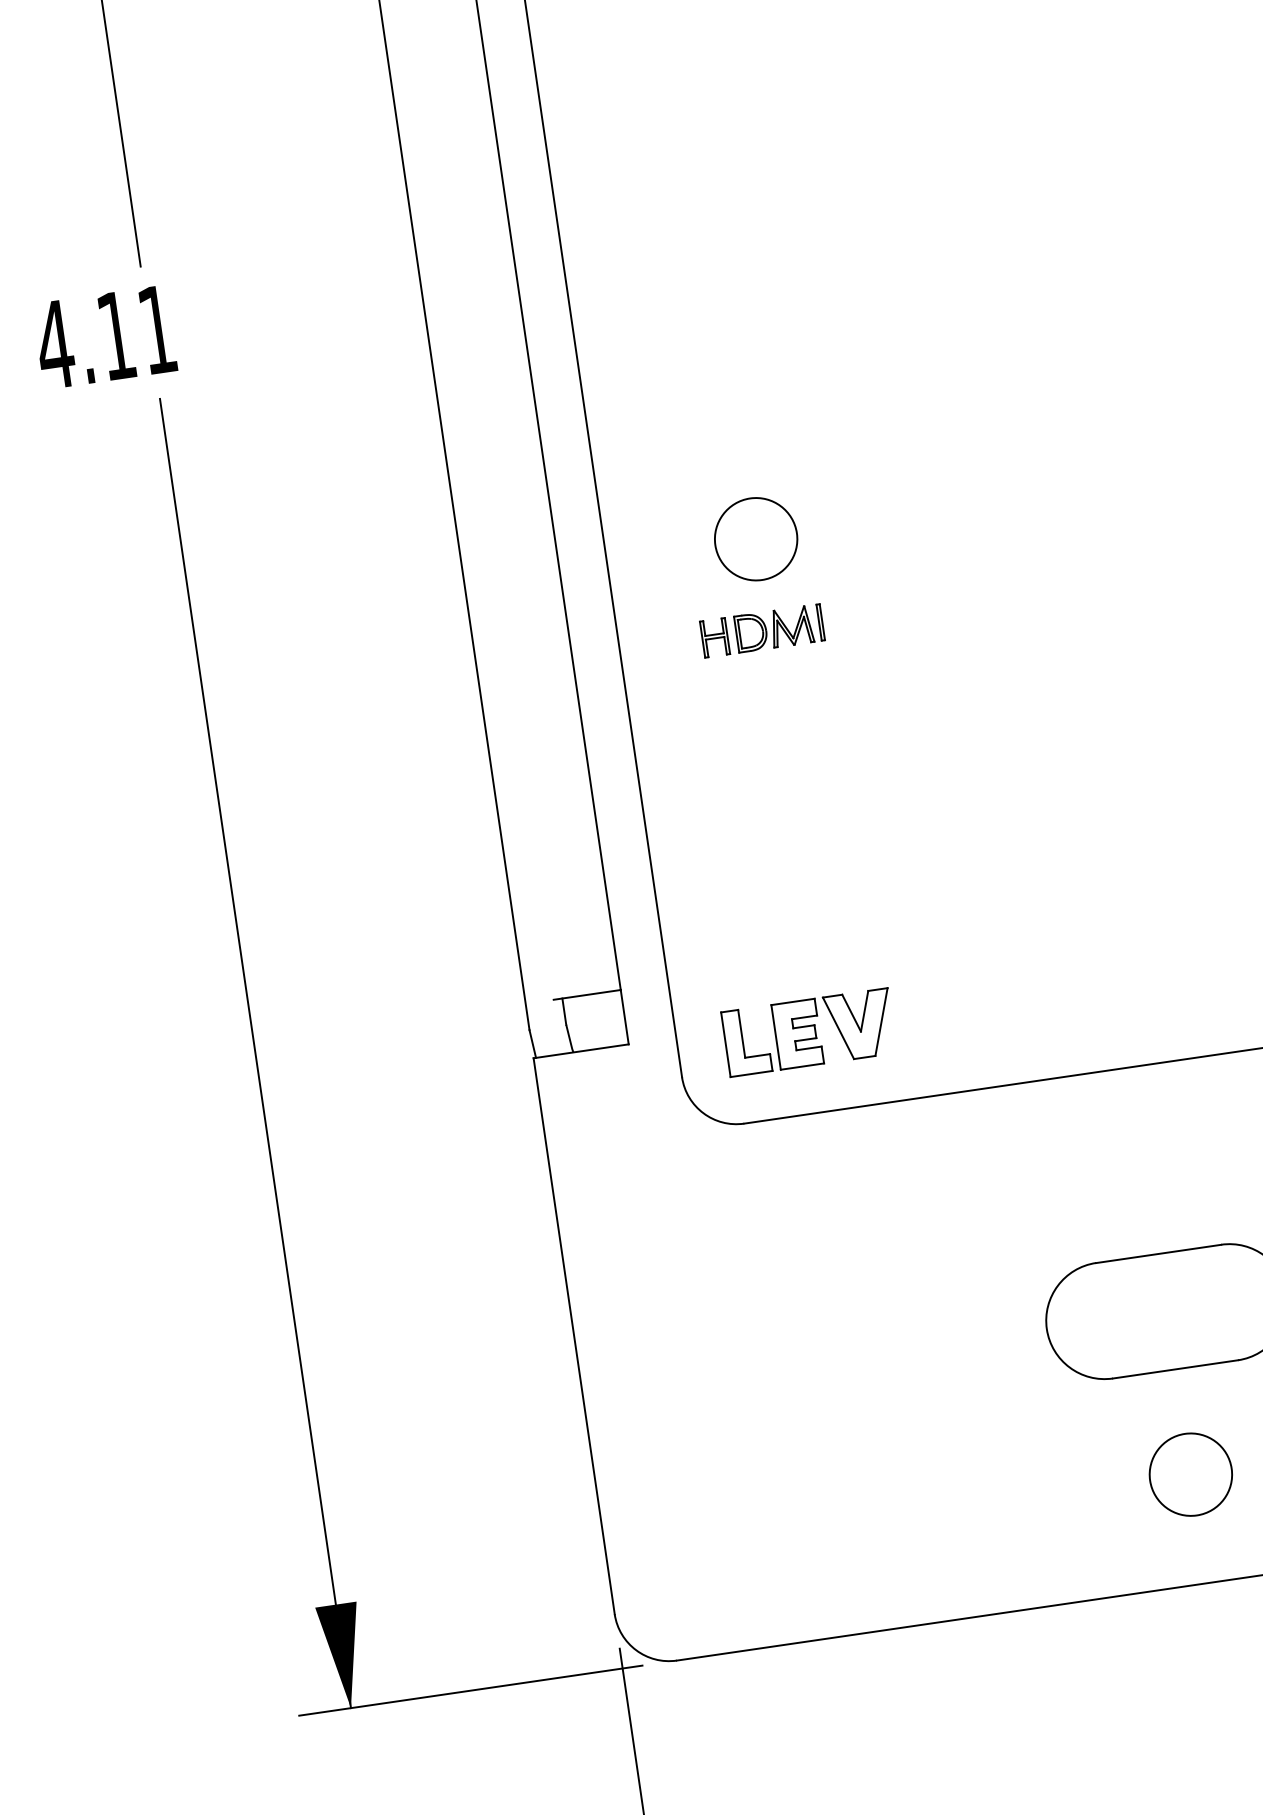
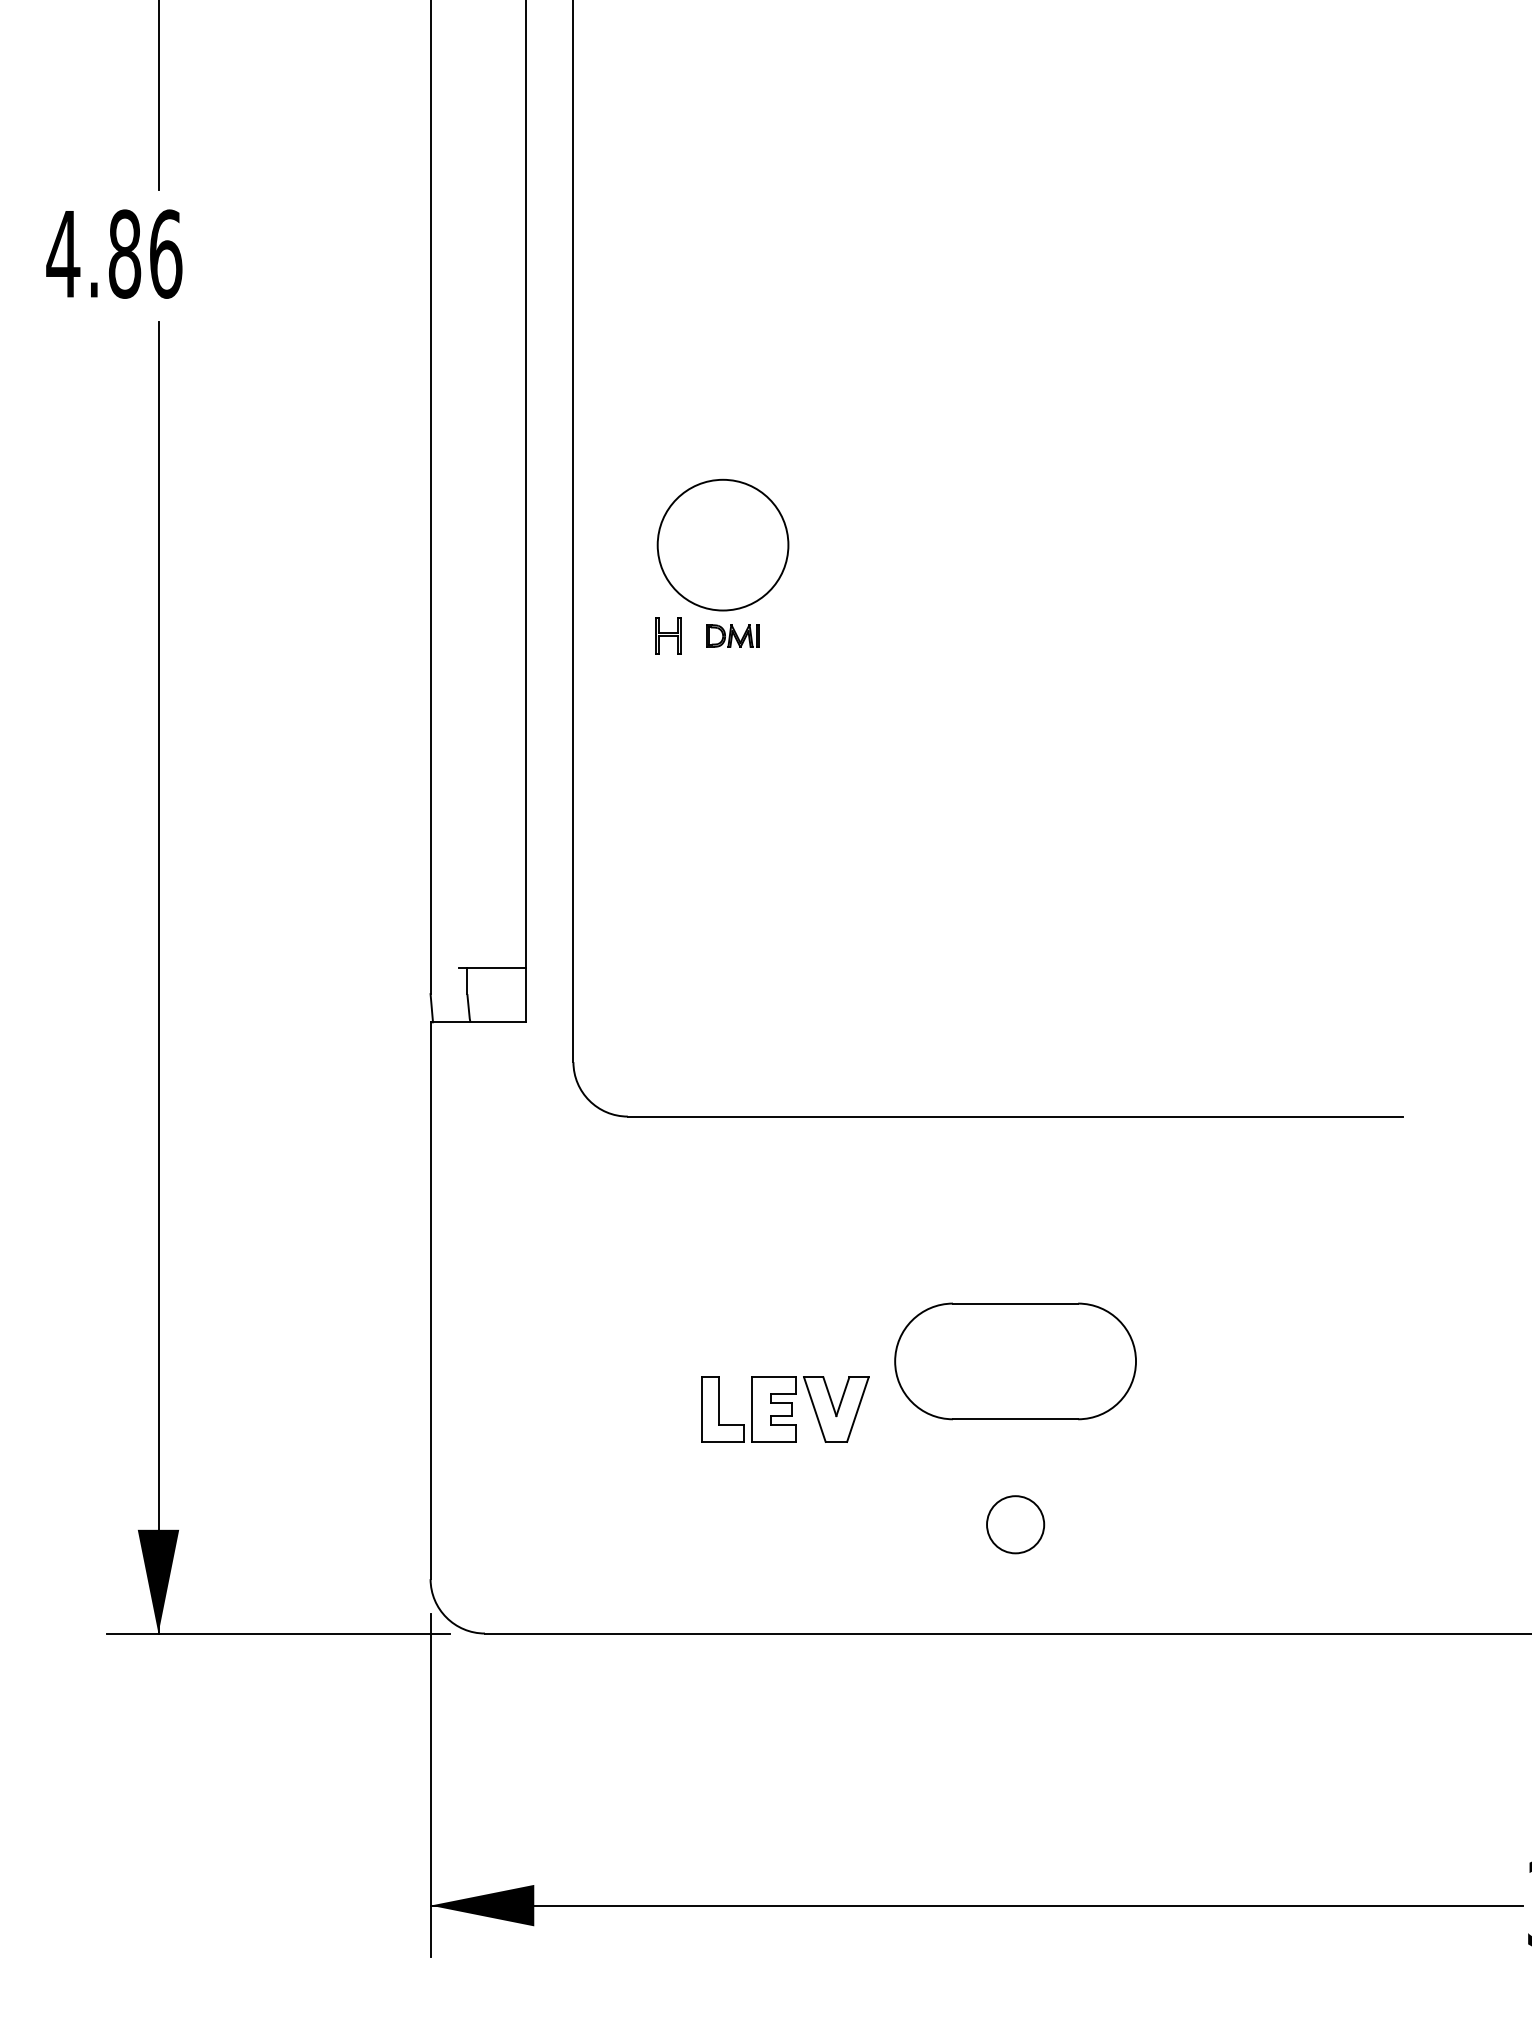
text: (137, 332) -> (145, 253), 4.11 -> 4.86
circle: (755, 539) -> (722, 545), size x1.6
part: (778, 628) -> (732, 635), size x0.6
part: (809, 1032) -> (785, 1409), moved
circle: (1190, 1474) -> (1015, 1524), size x0.7

